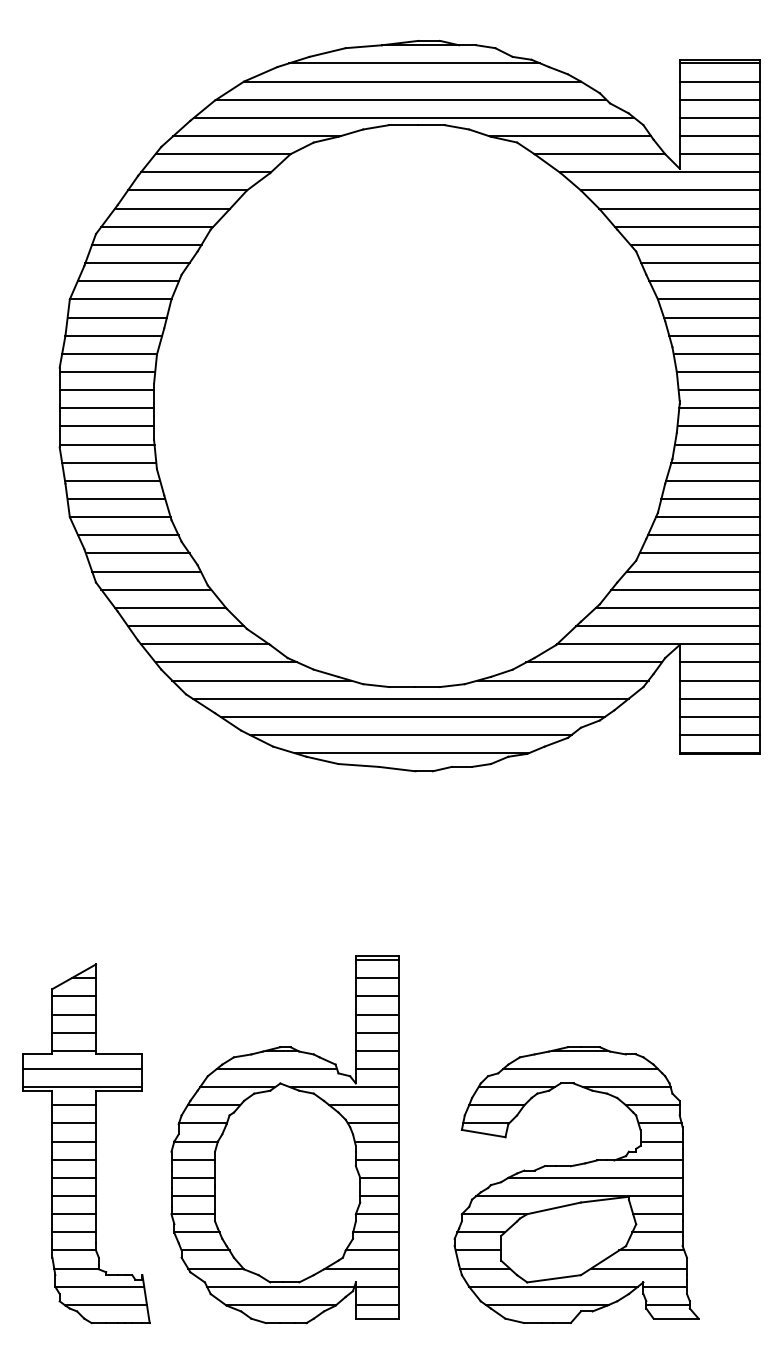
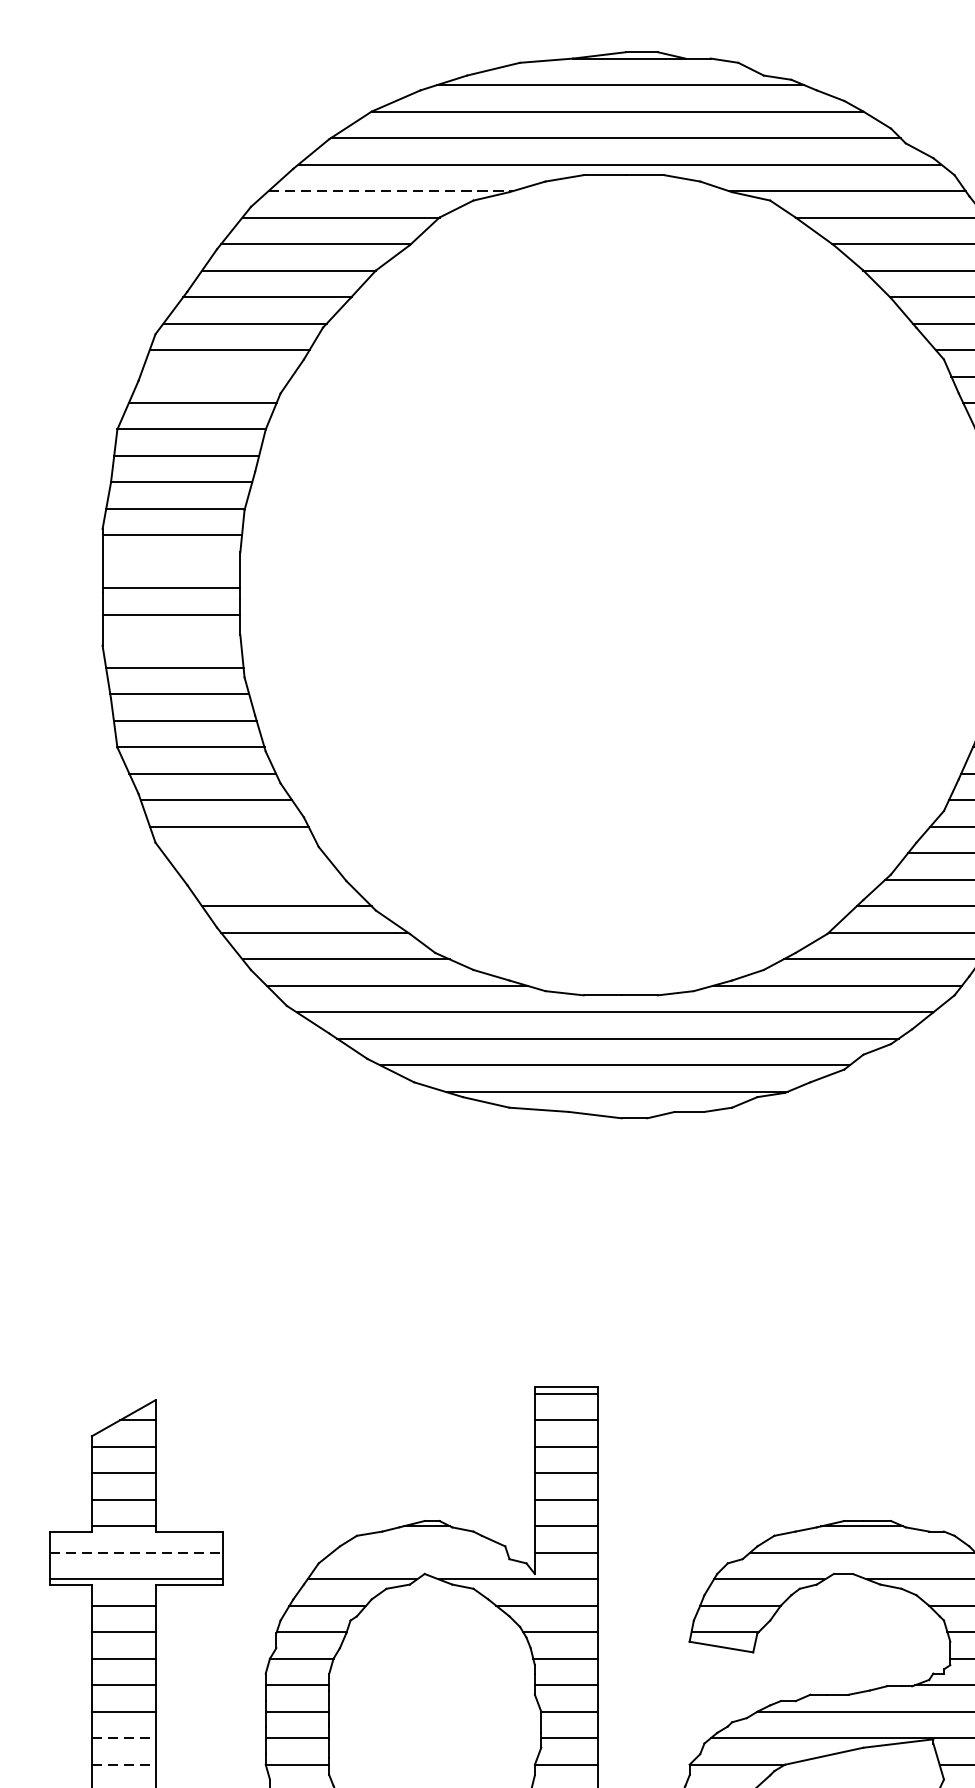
line: (257, 136) -> (391, 191), solid -> dashed
line: (137, 263) -> (216, 377), removed
line: (106, 390) -> (170, 562), removed
line: (106, 444) -> (170, 641), removed
line: (156, 589) -> (243, 852), removed
line: (170, 607) -> (264, 879), removed
line: (82, 1068) -> (135, 1552), solid -> dashed
line: (276, 1068) -> (419, 1552), removed
line: (74, 1196) -> (124, 1738), solid -> dashed
line: (74, 1214) -> (124, 1765), solid -> dashed

